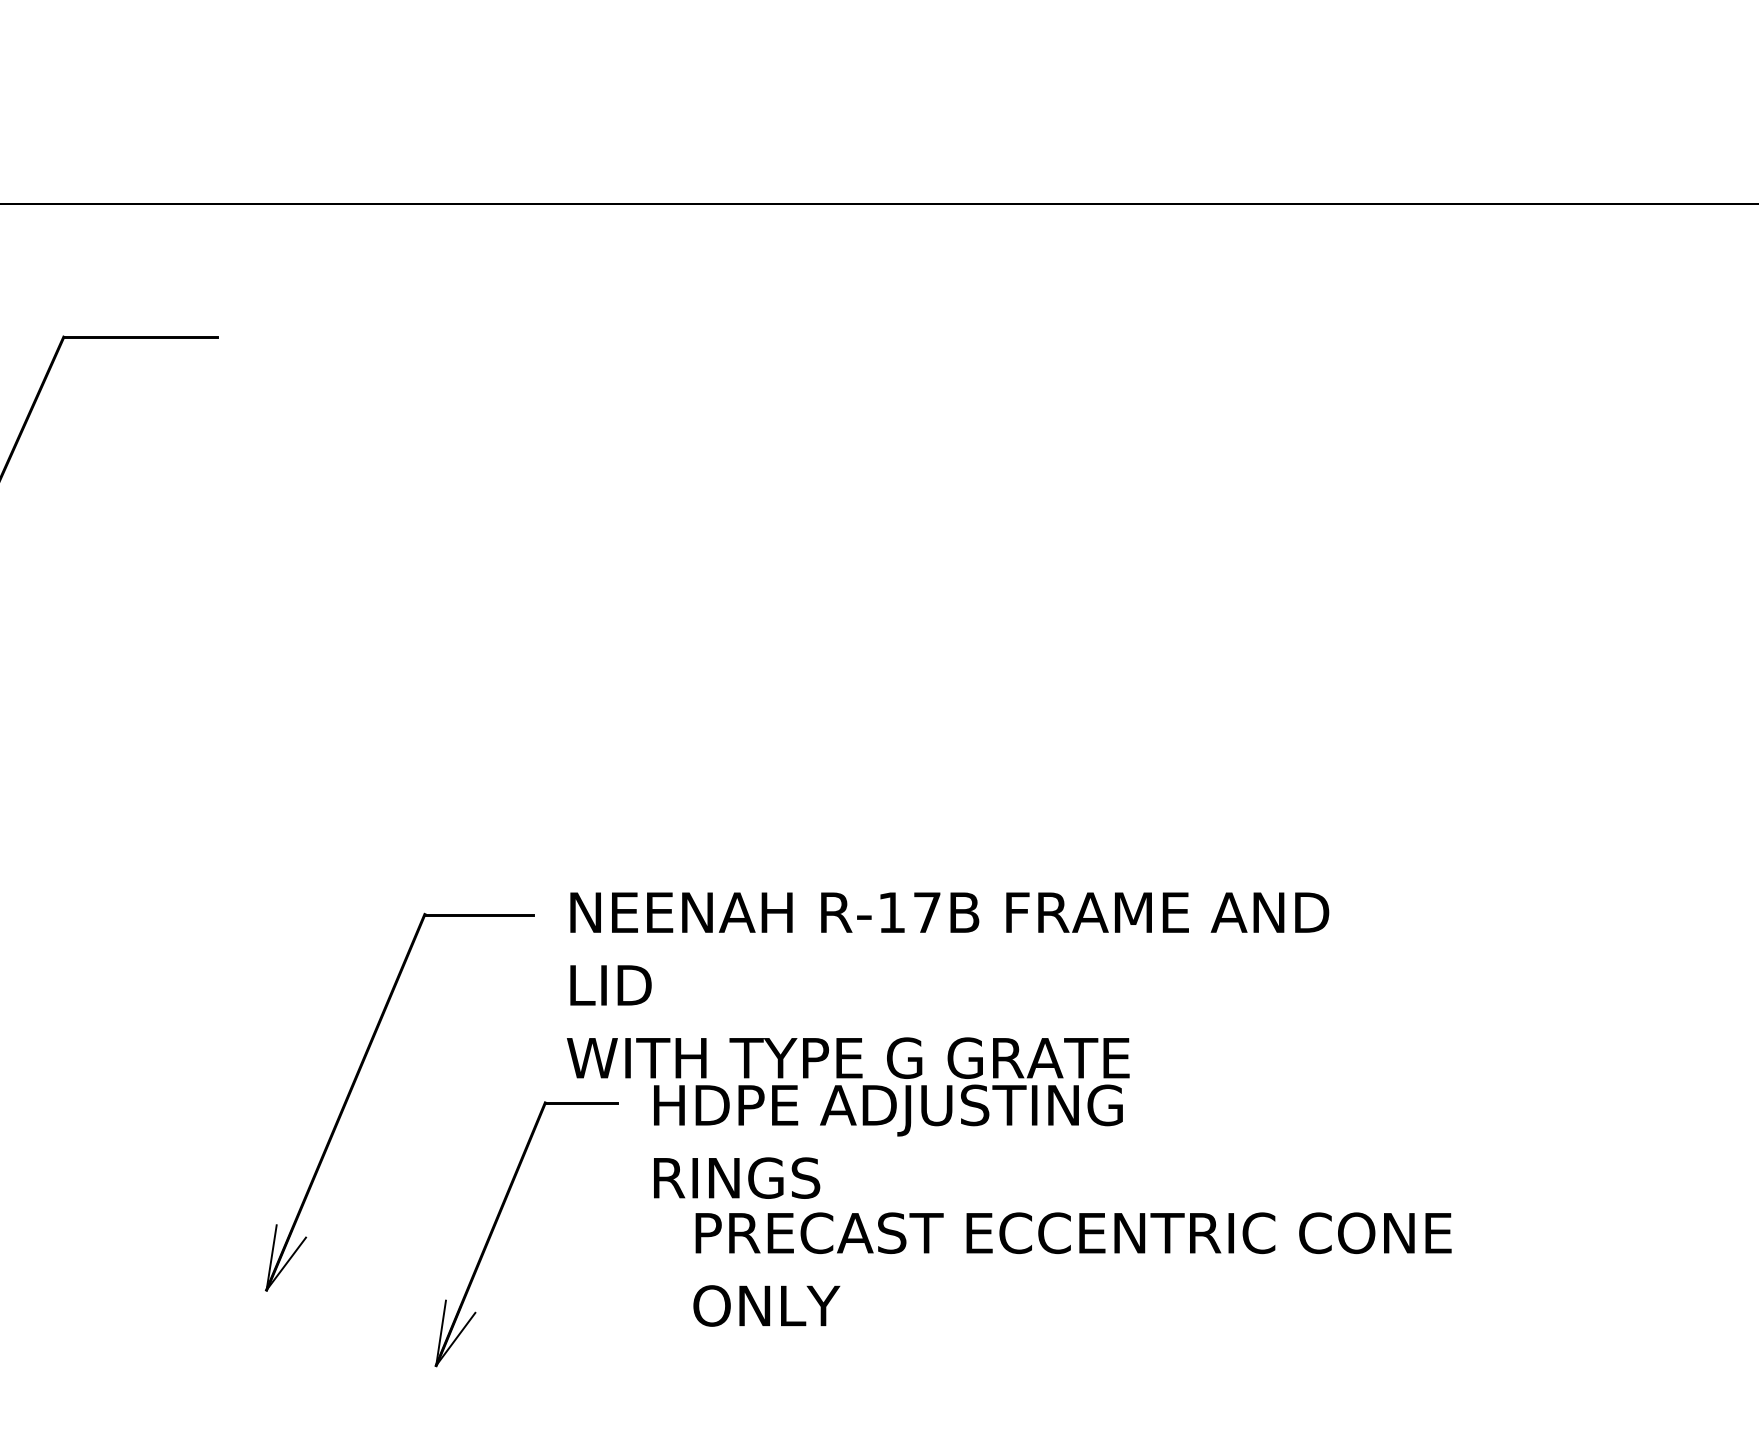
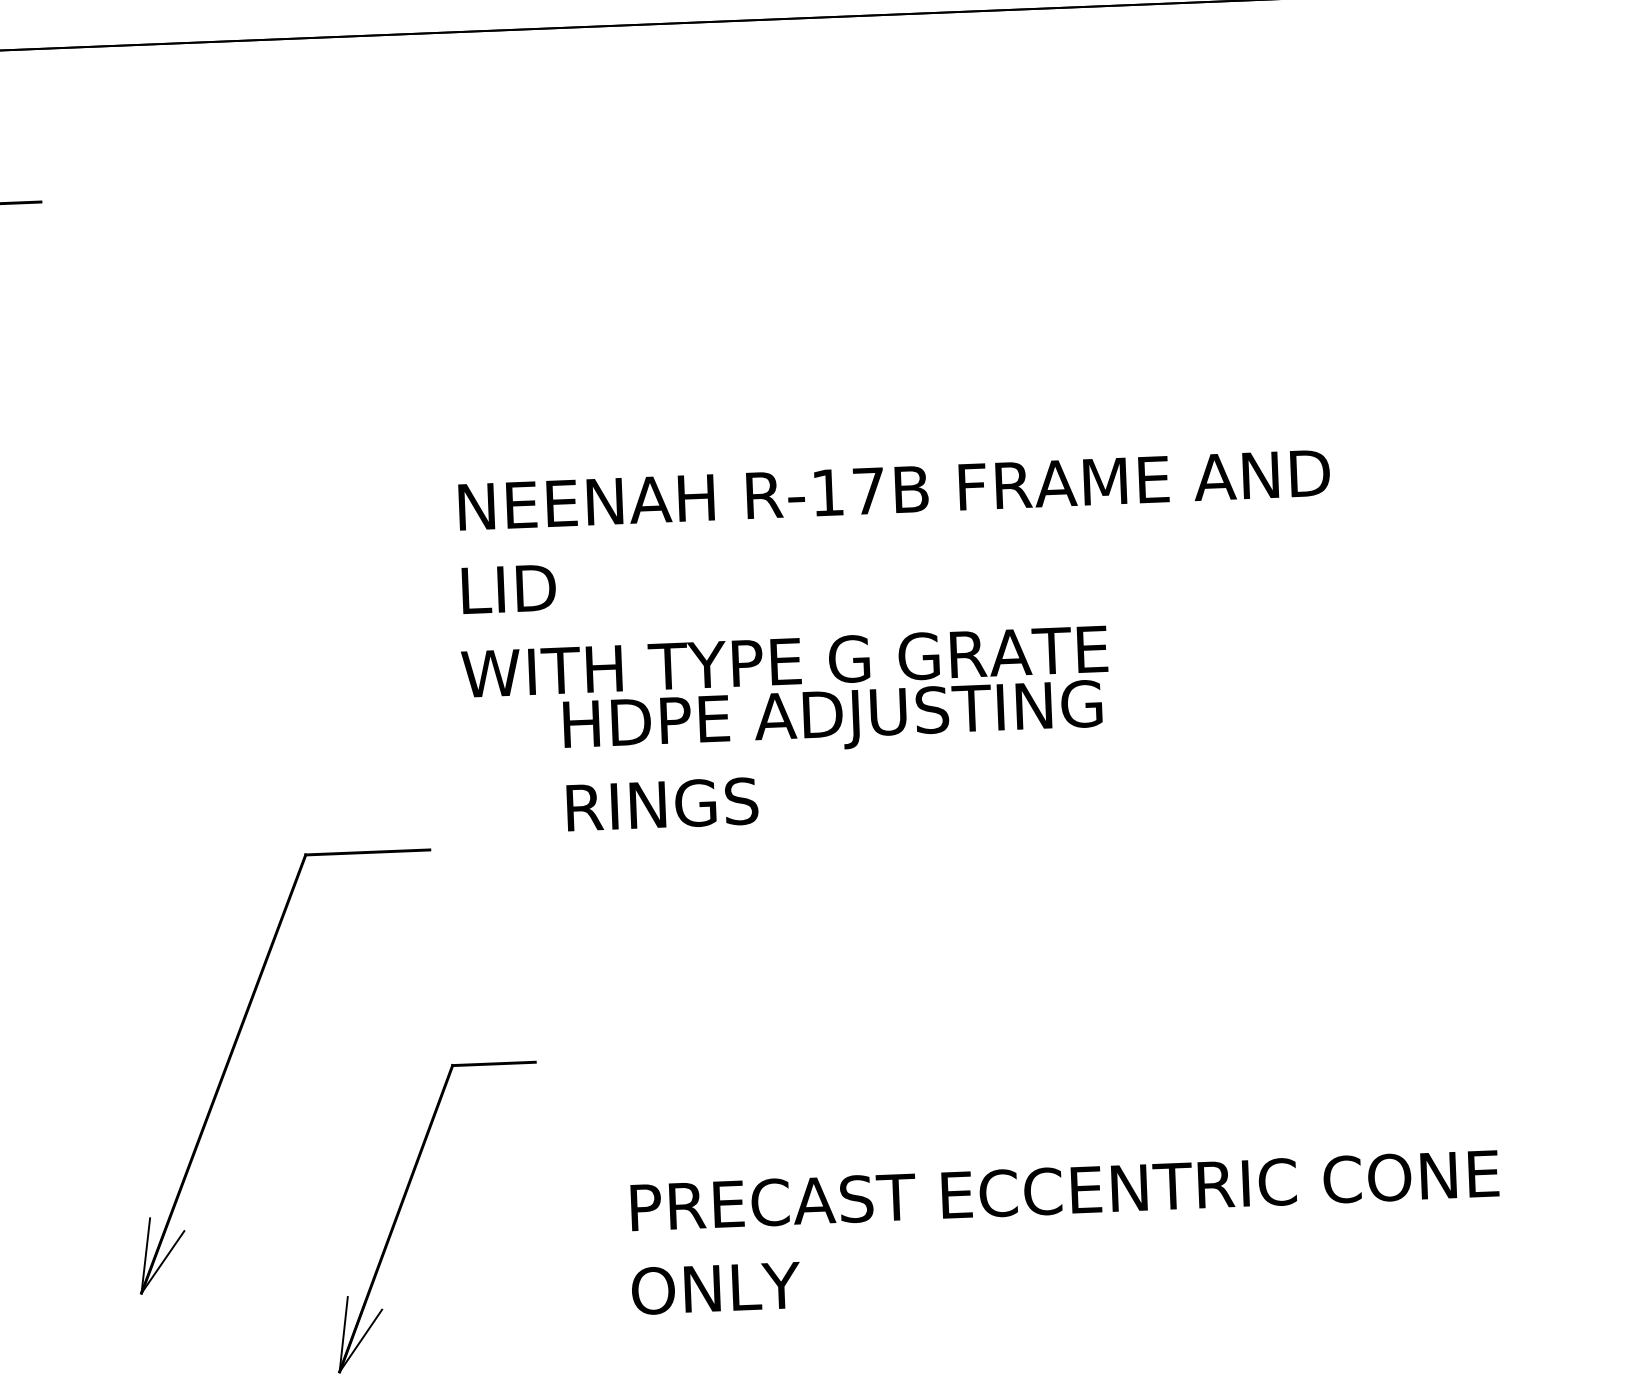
text: (948, 1045) -> (899, 642), moved

